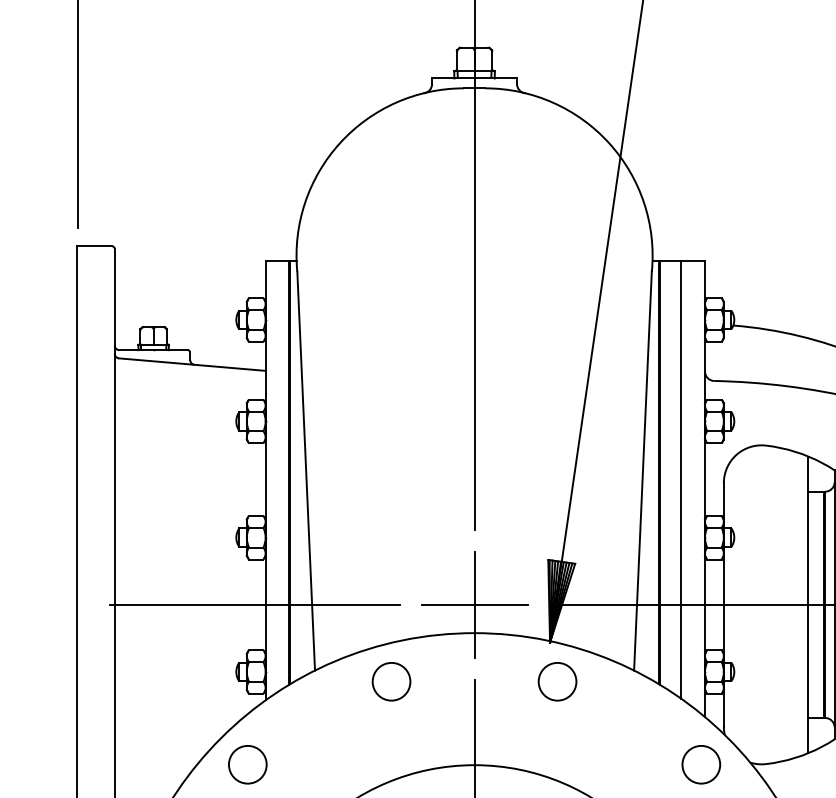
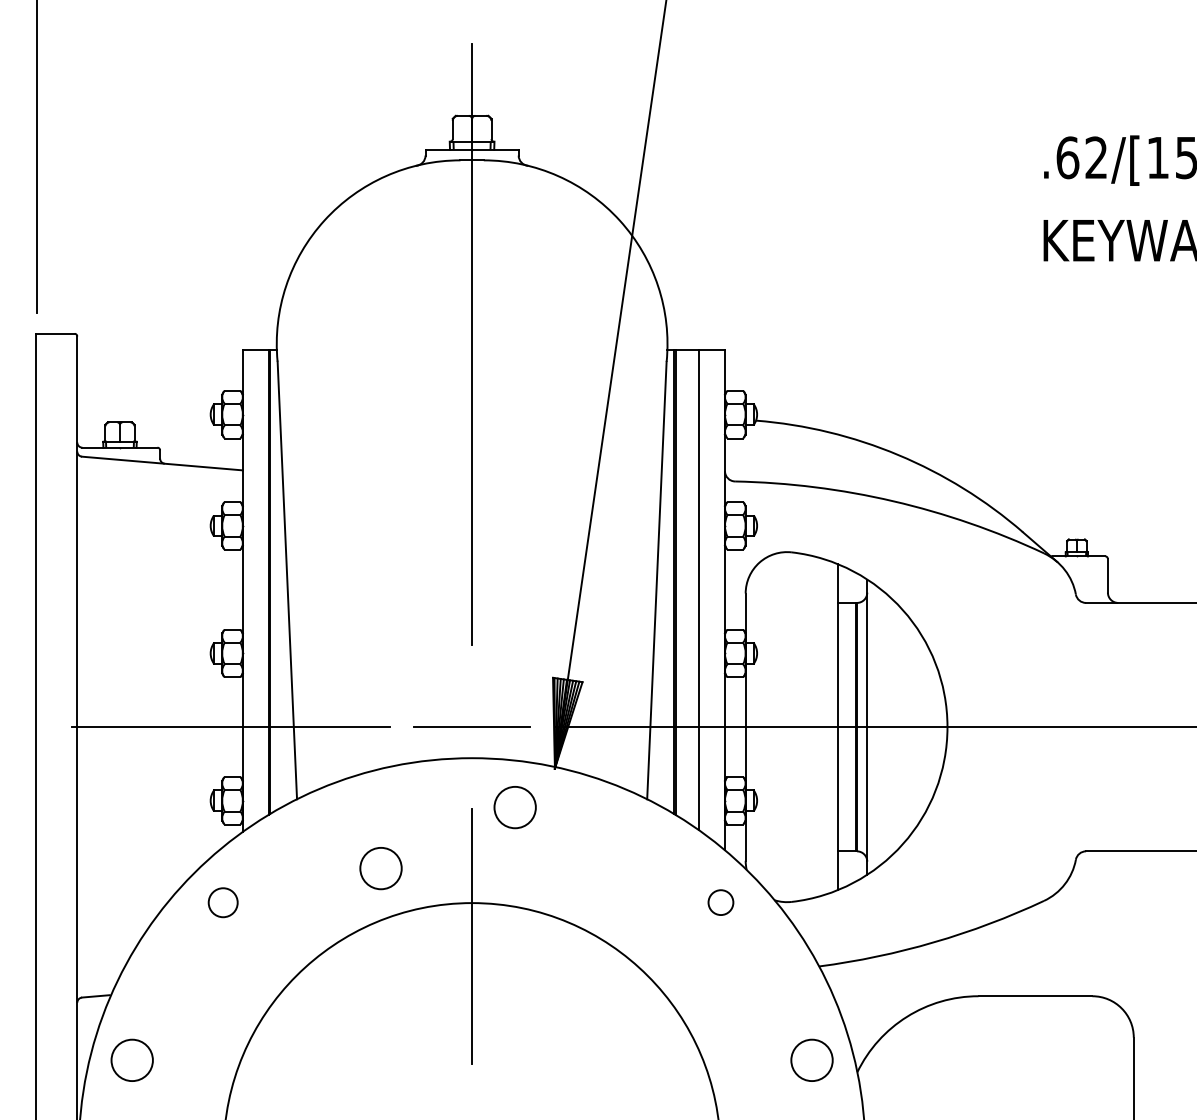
line: (474, 604) -> (472, 726), removed
circle: (391, 681) -> (380, 868), moved
circle: (556, 681) -> (514, 807), moved
circle: (247, 764) -> (222, 902), size x0.7
circle: (700, 764) -> (720, 902), size x0.6

